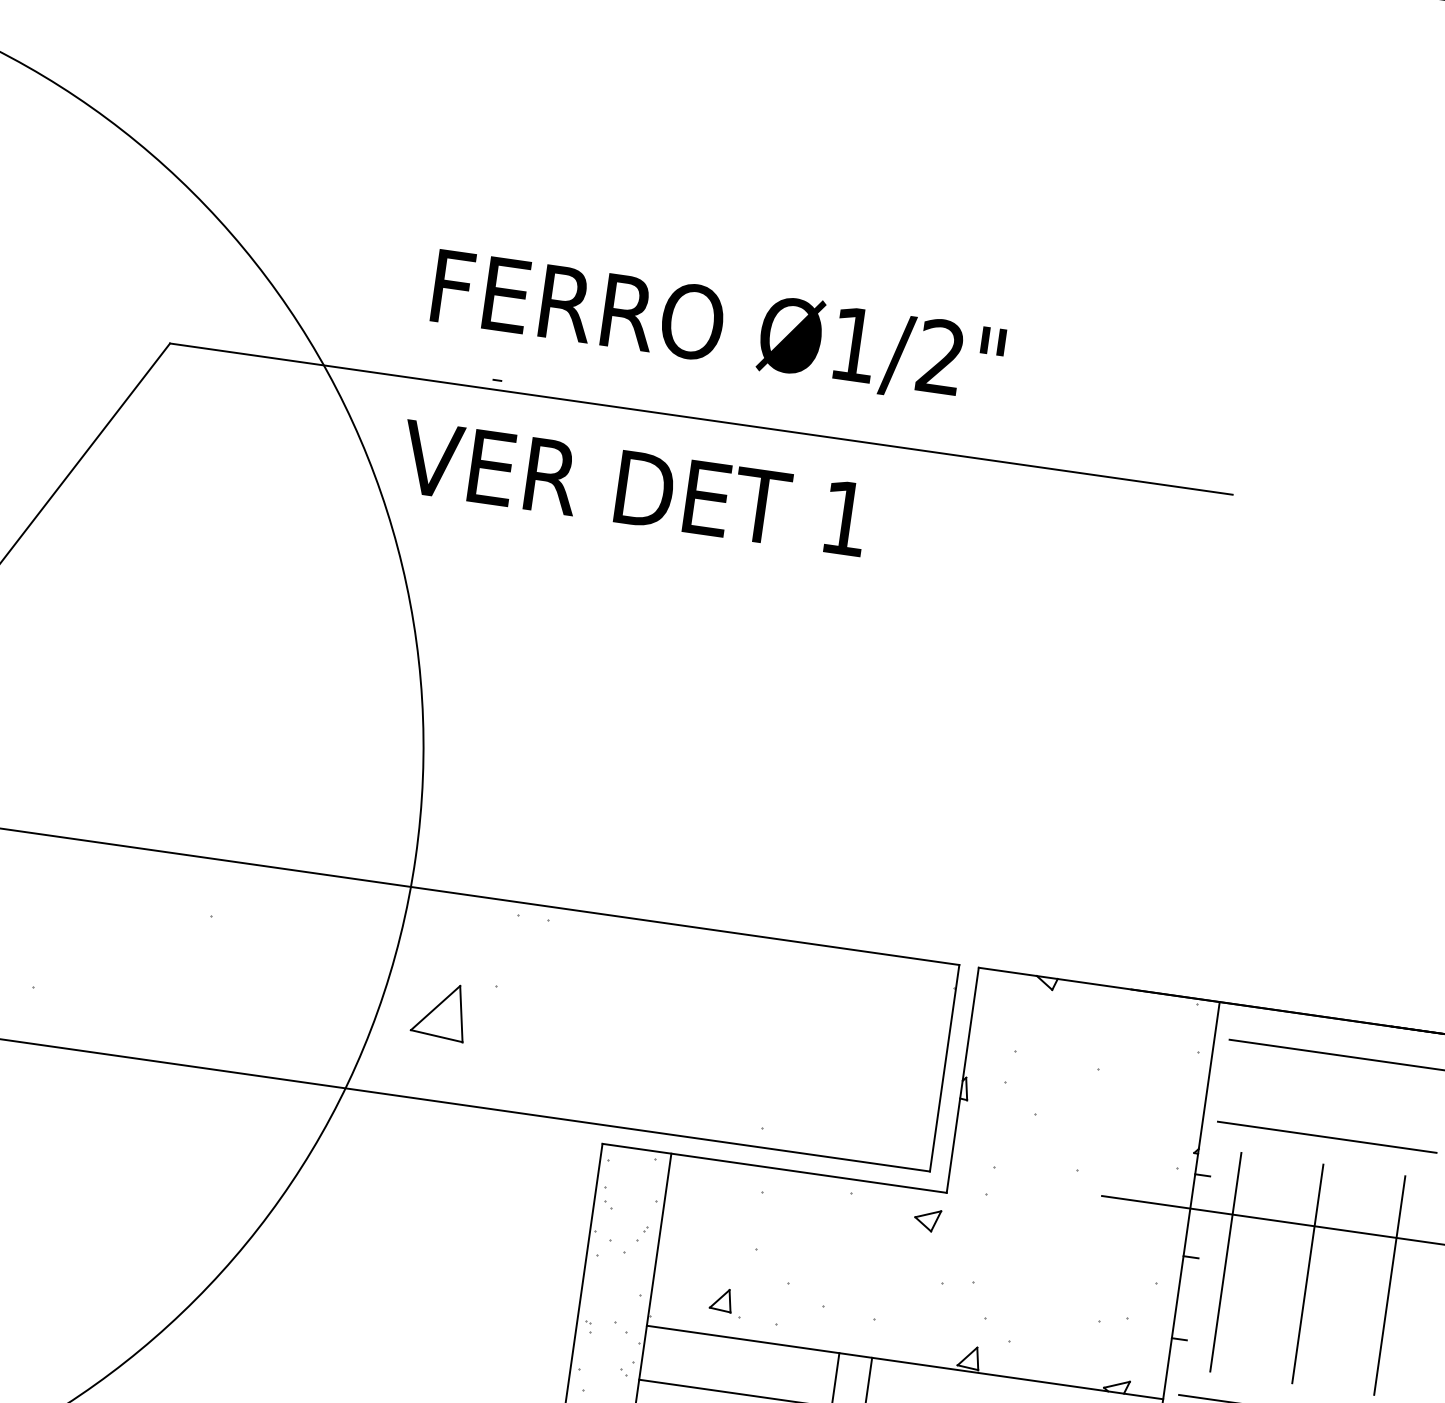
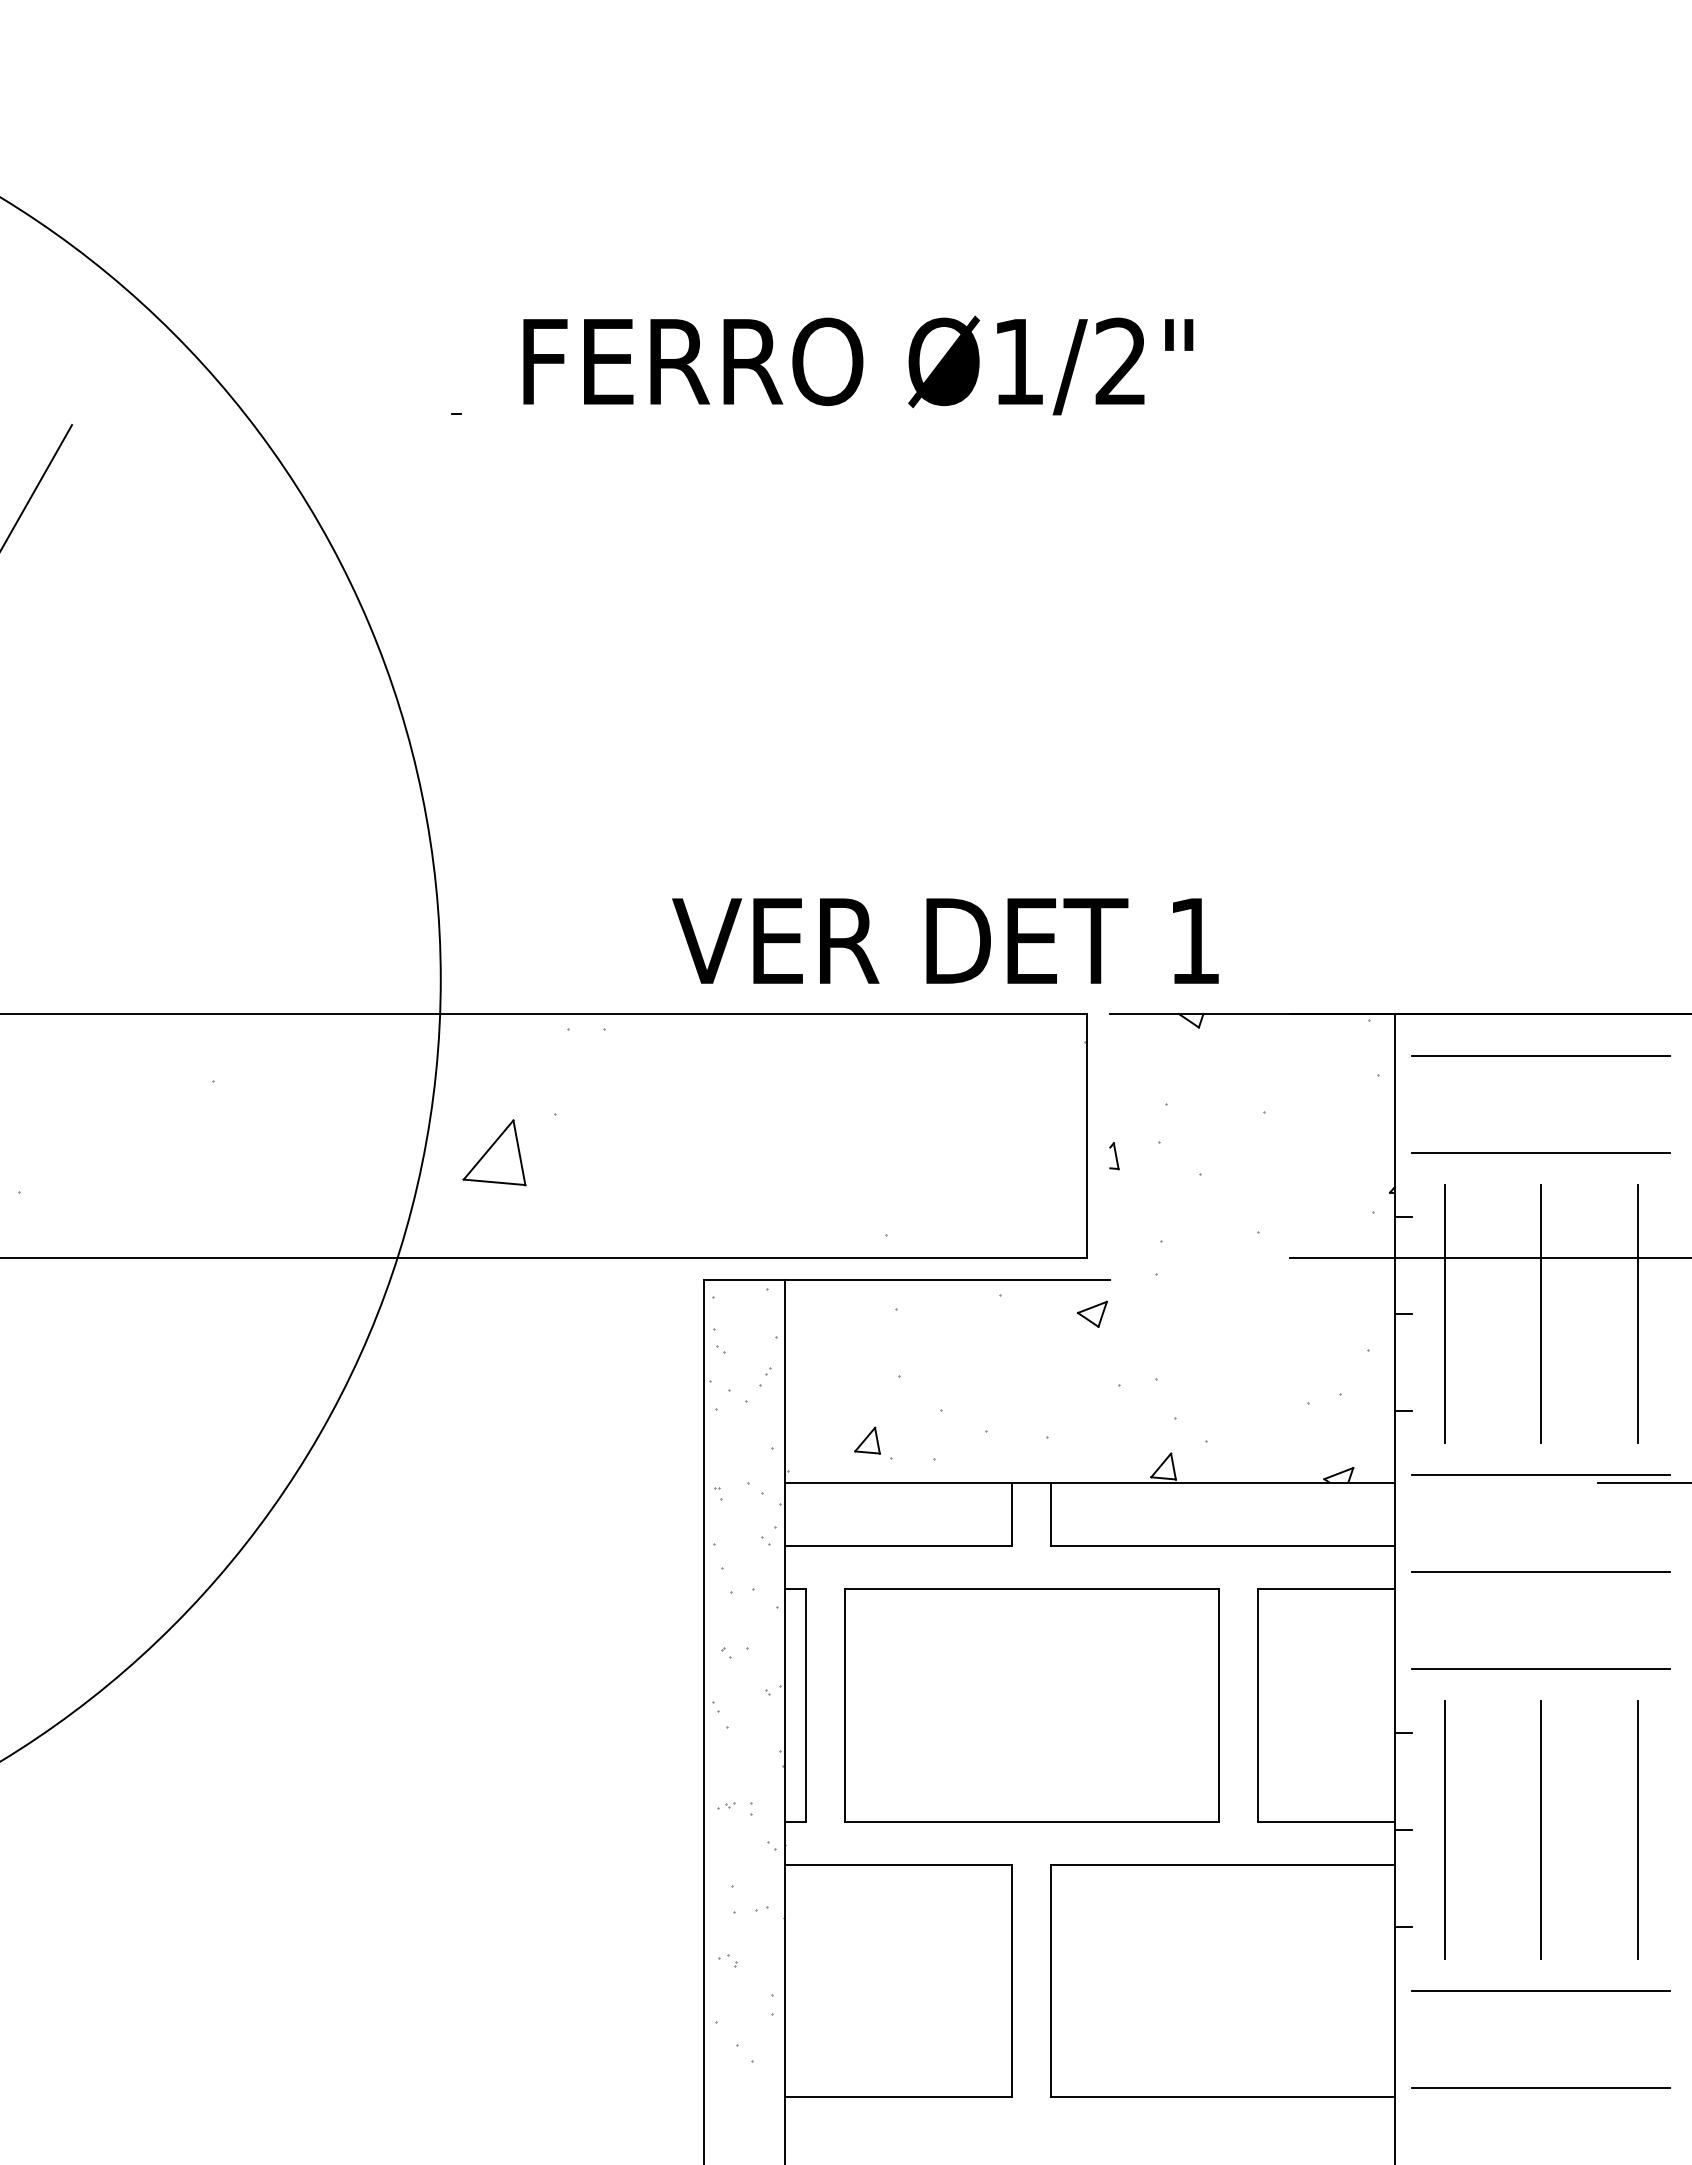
text: (718, 328) -> (858, 365), moved
line: (701, 419) -> (699, 425), removed
text: (634, 487) -> (945, 940), moved
line: (962, 1080) -> (1110, 1146), removed

